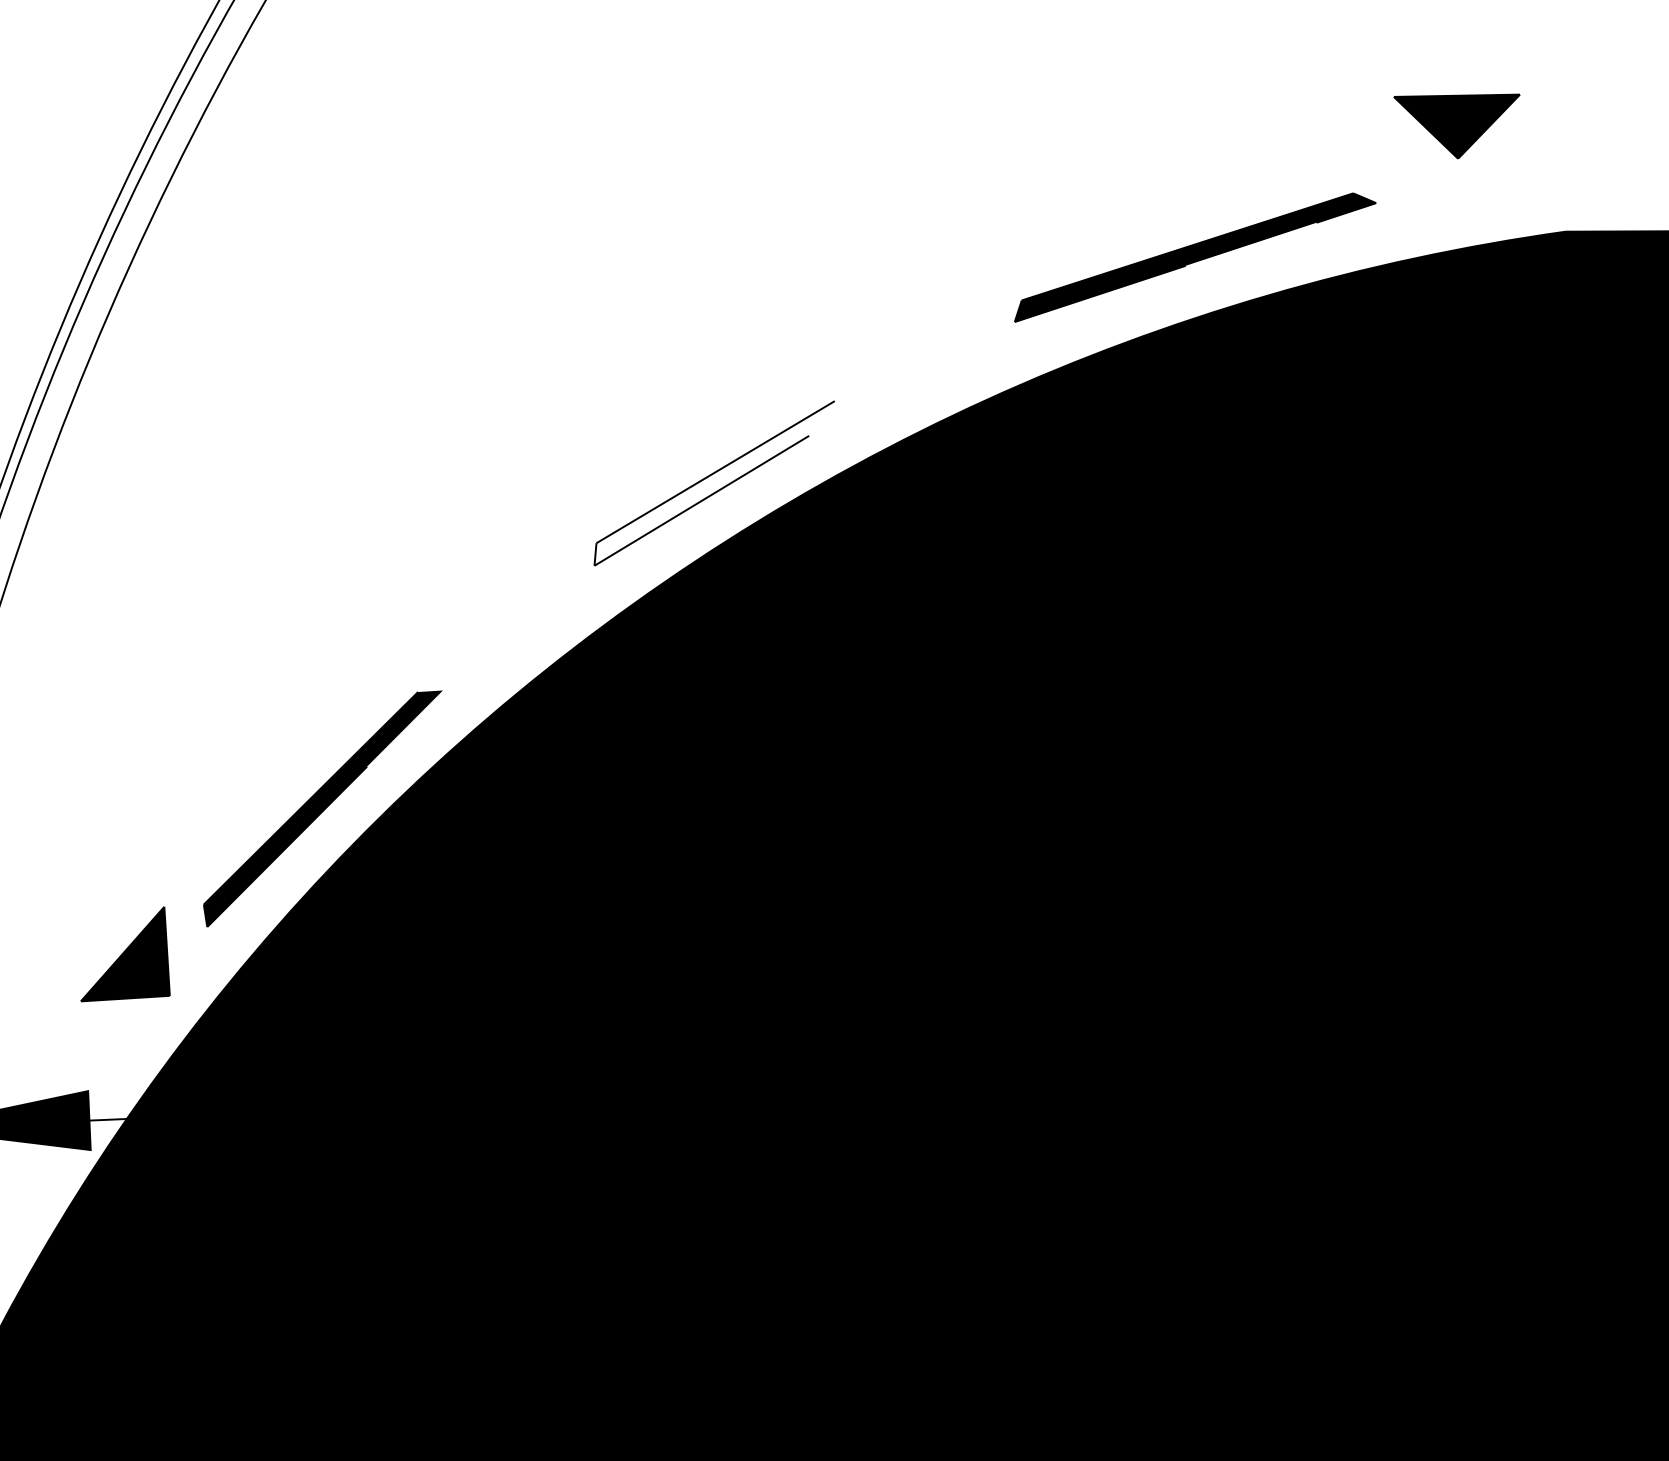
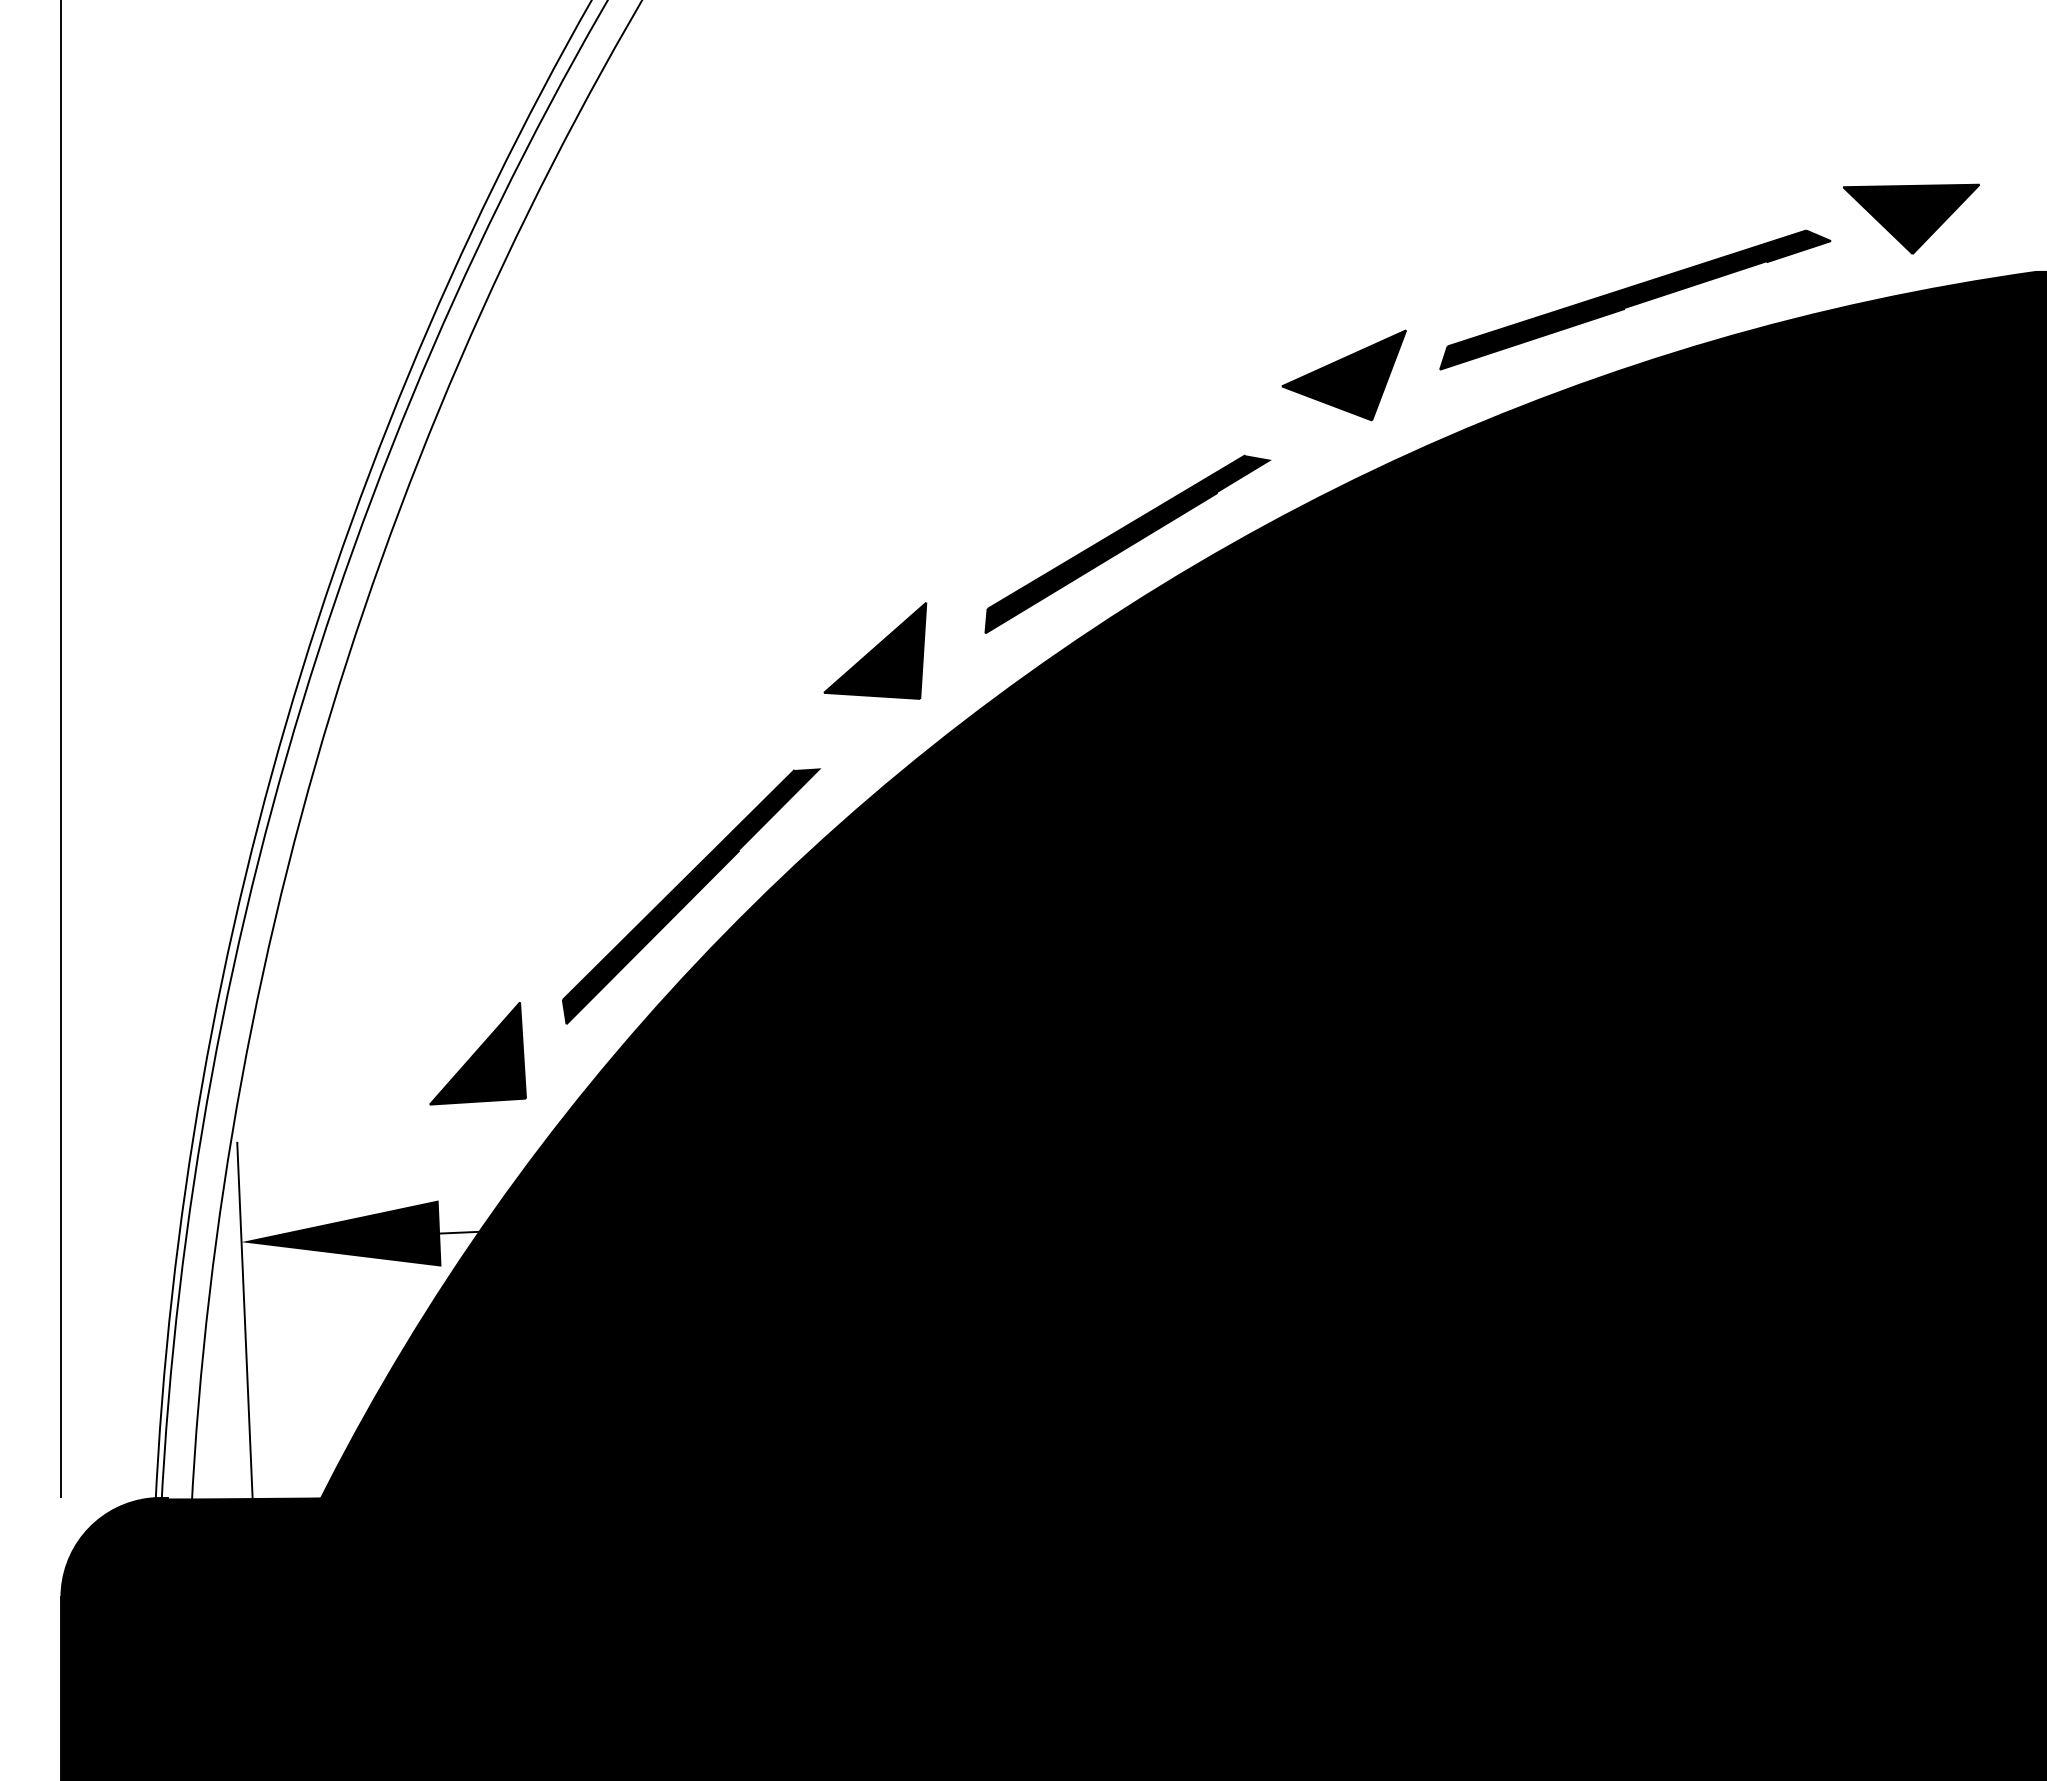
part: (1456, 125) -> (1910, 218), moved
part: (925, 327) -> (1343, 375), added
fill: (726, 483) -> (1128, 544), added
part: (492, 581) -> (875, 650), added

